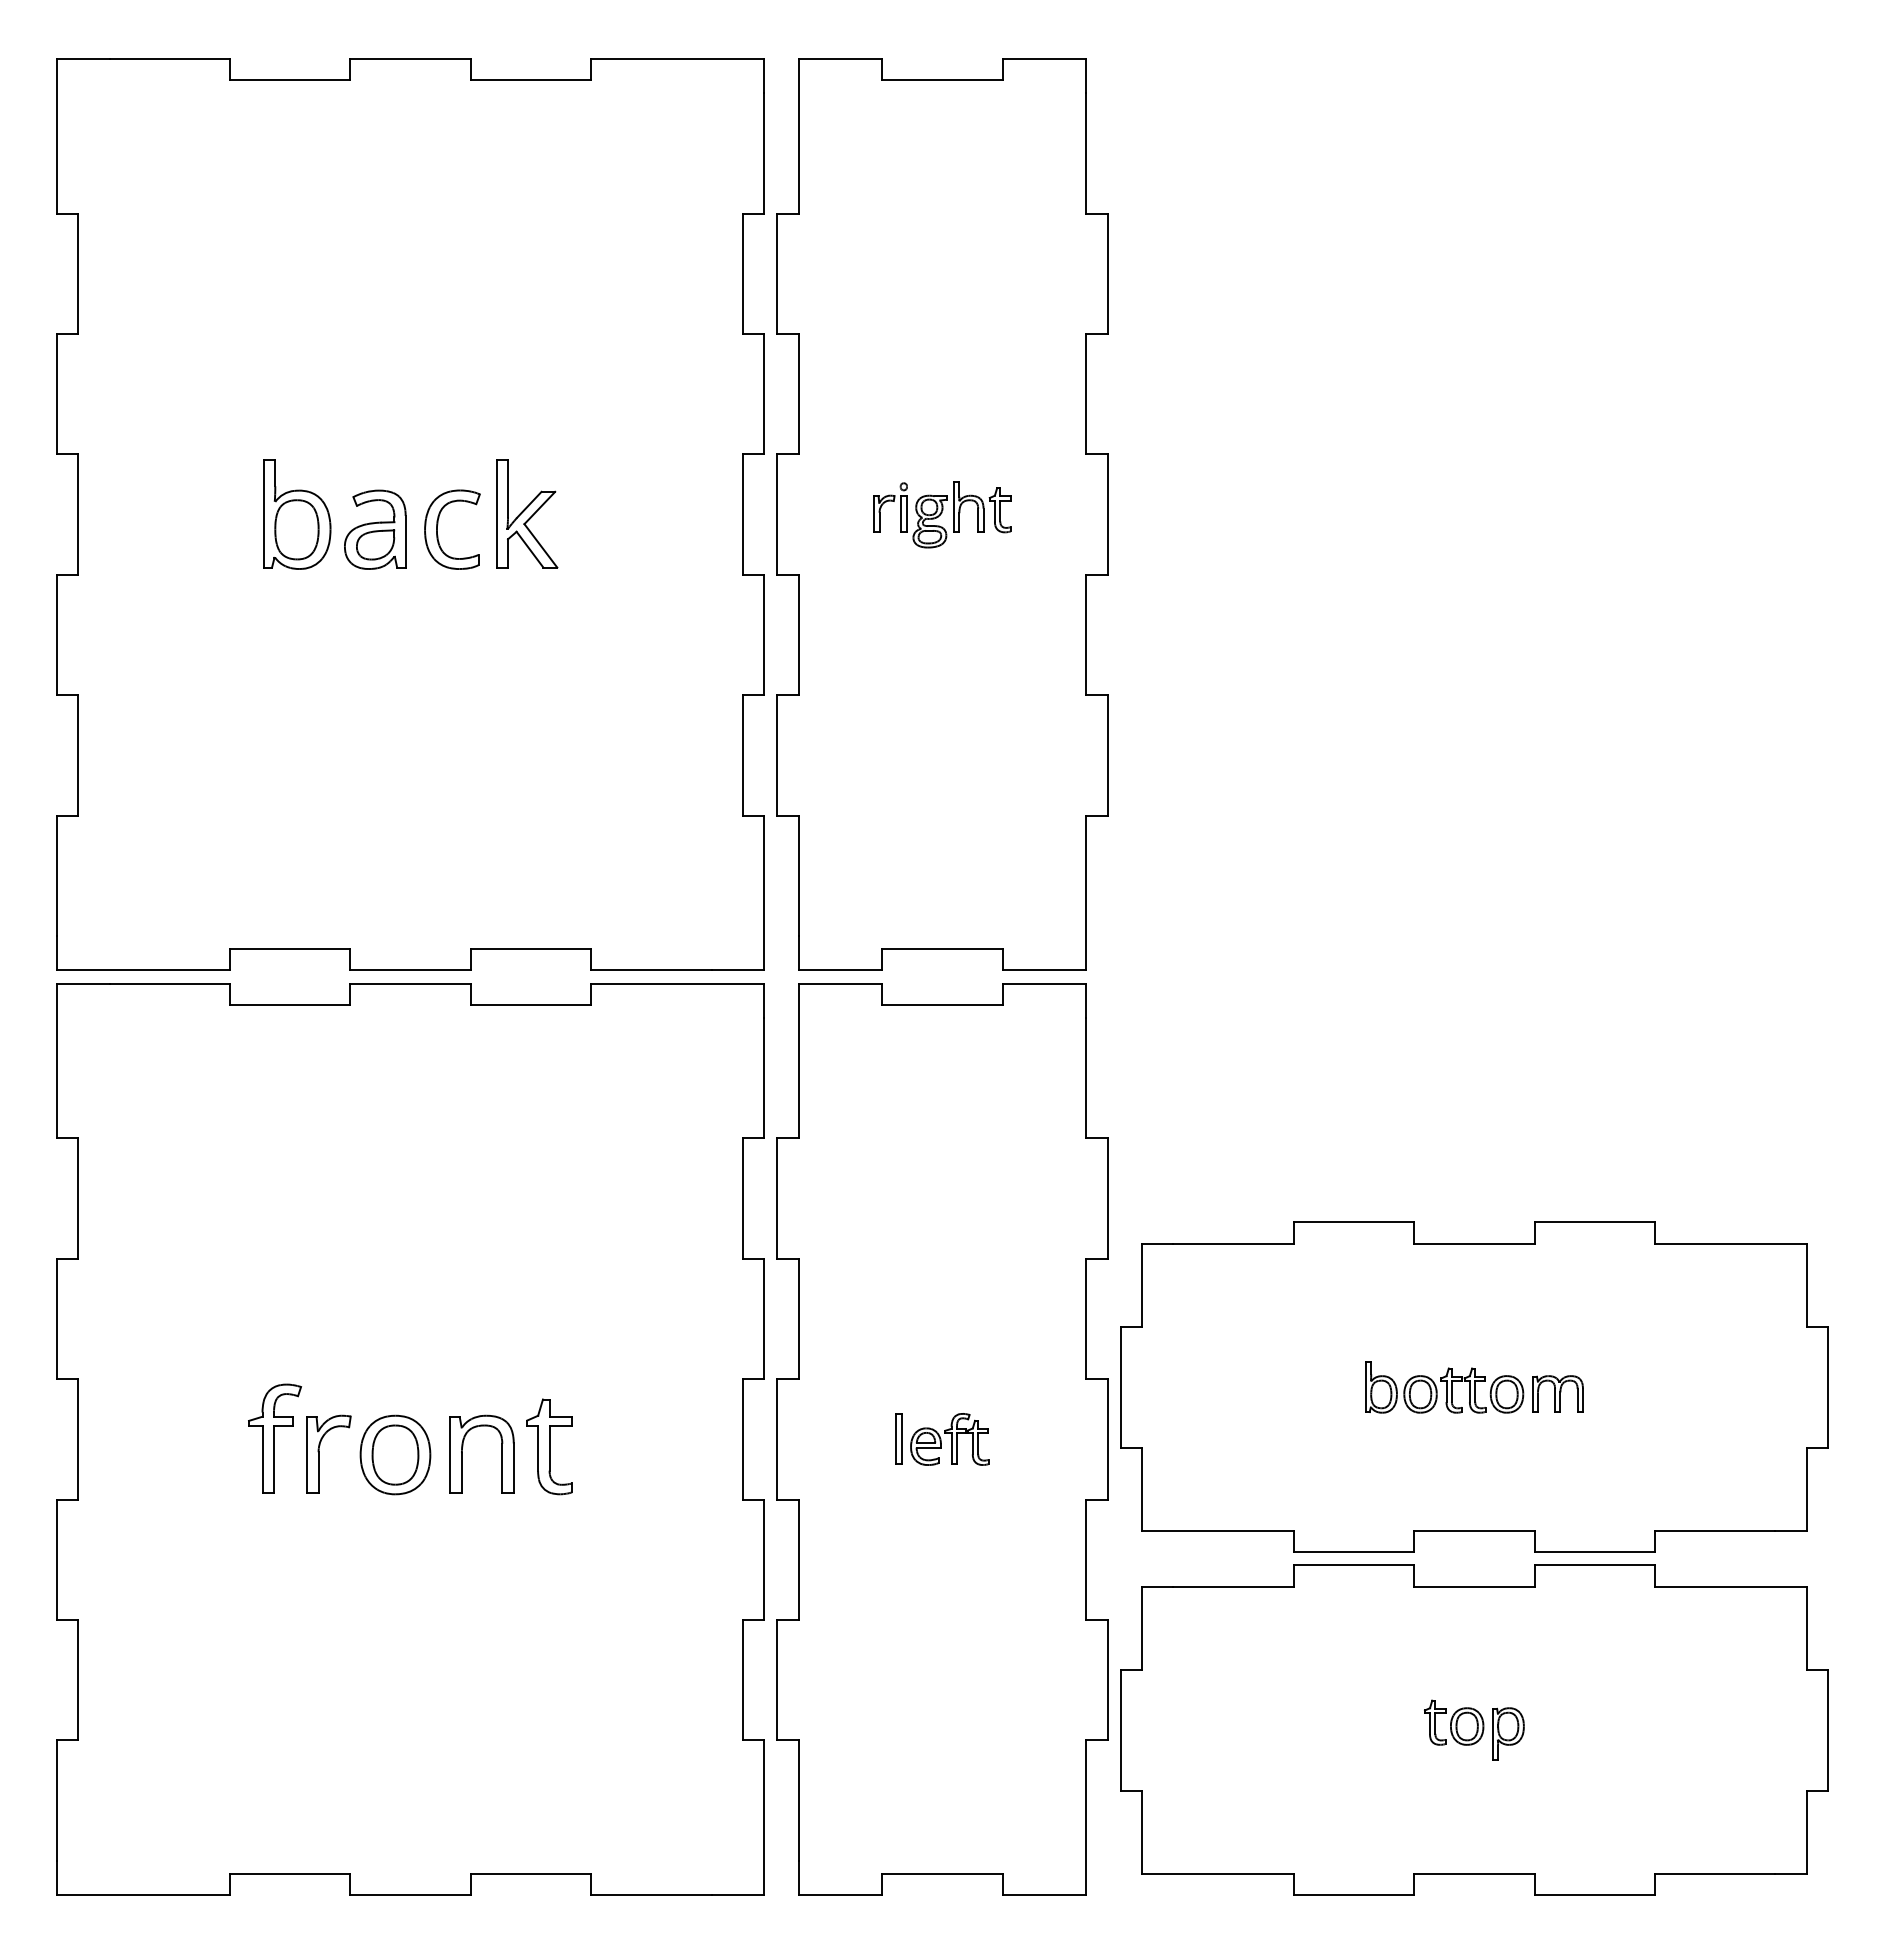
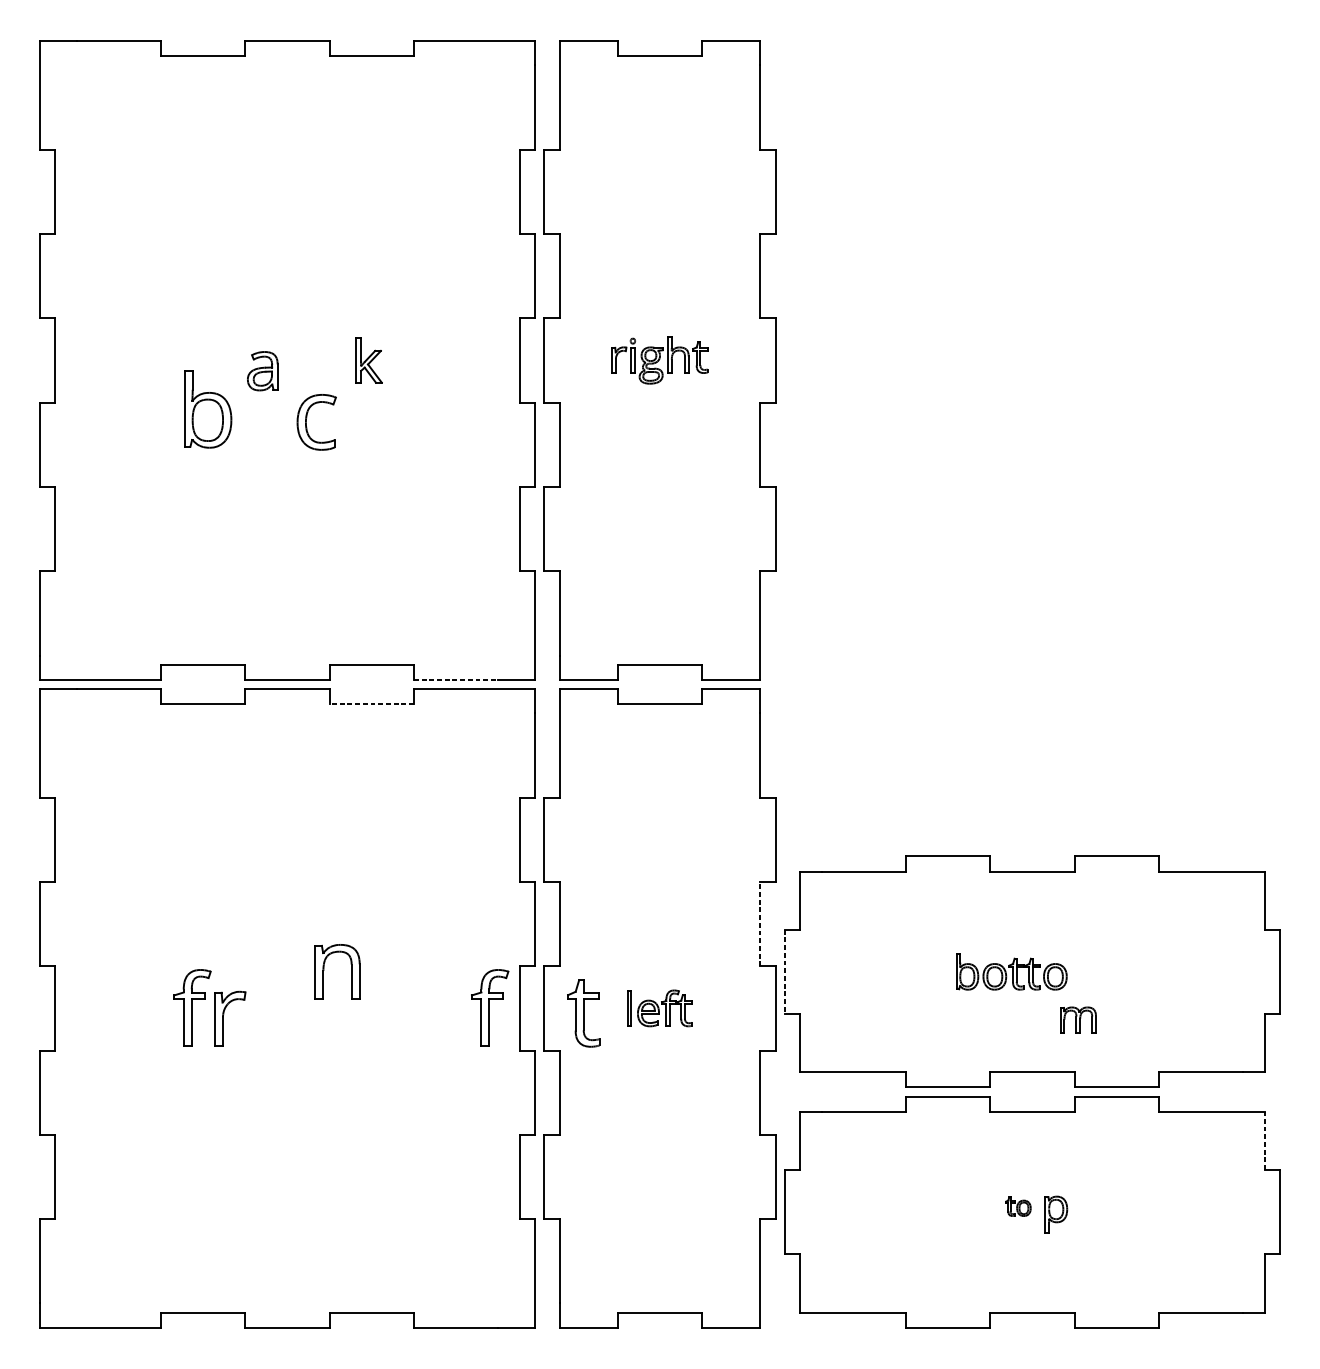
part: (527, 513) -> (369, 359), size x0.6
part: (297, 514) -> (208, 409), moved
part: (438, 524) -> (306, 418), moved
part: (375, 529) -> (262, 371), size x0.7
line: (651, 970) -> (456, 679), solid -> dashed
line: (530, 1005) -> (371, 704), solid -> dashed
line: (1085, 1318) -> (760, 923), solid -> dashed
line: (1120, 1387) -> (784, 972), solid -> dashed
part: (1557, 1393) -> (1078, 1019), moved
part: (700, 1438) -> (490, 1007), added
part: (549, 1446) -> (583, 1013), moved
part: (462, 1453) -> (323, 971), moved
part: (395, 1454) -> (276, 1018), removed
line: (1806, 1628) -> (1265, 1140), solid -> dashed
part: (1454, 1722) -> (1018, 1206), size x0.6

